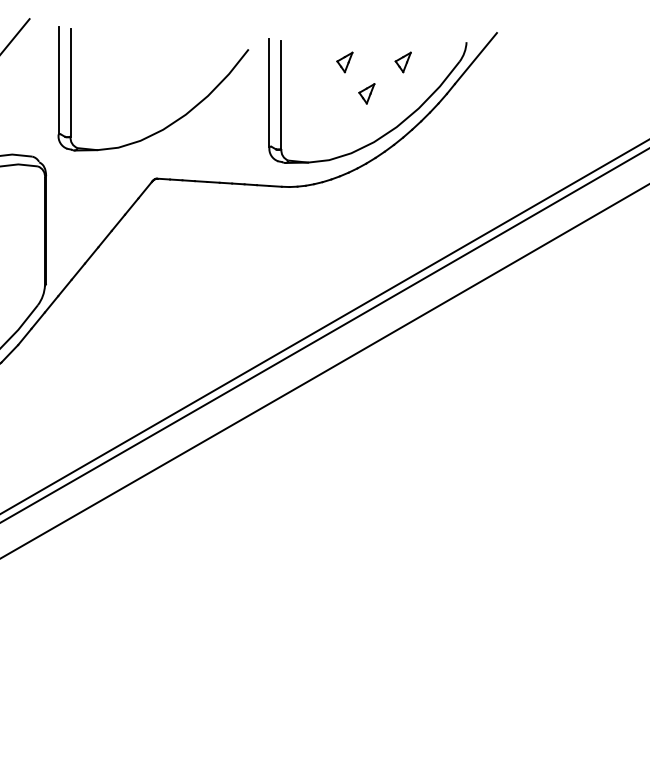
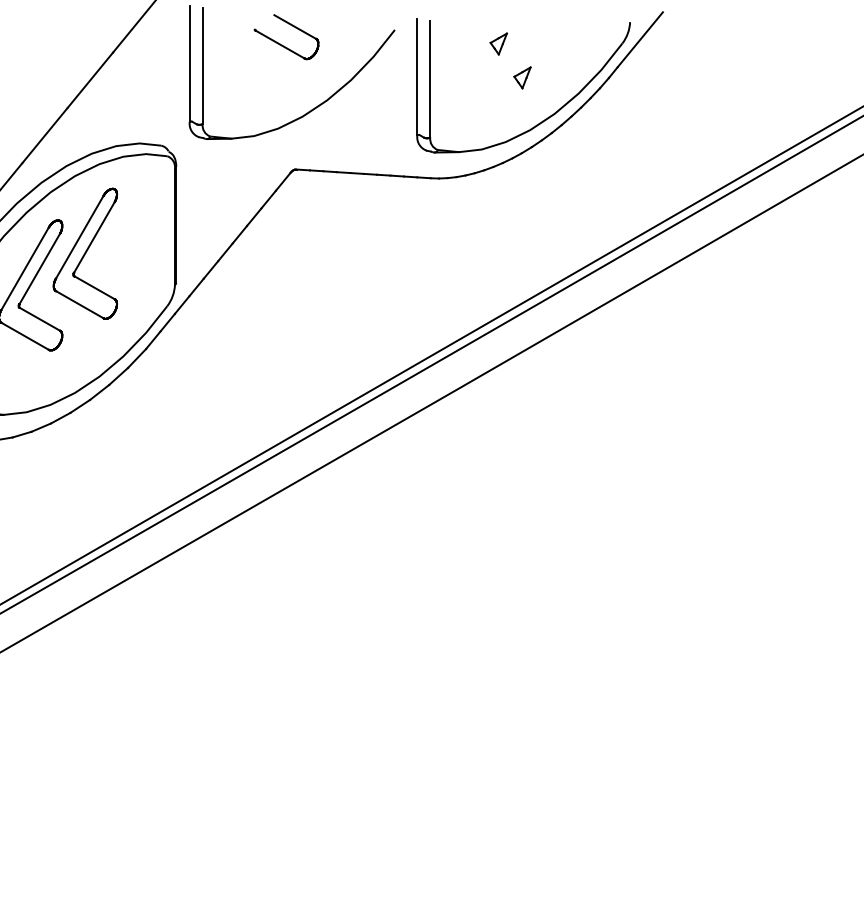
part: (402, 61) -> (561, 43), removed
part: (144, 62) -> (282, 44), added

